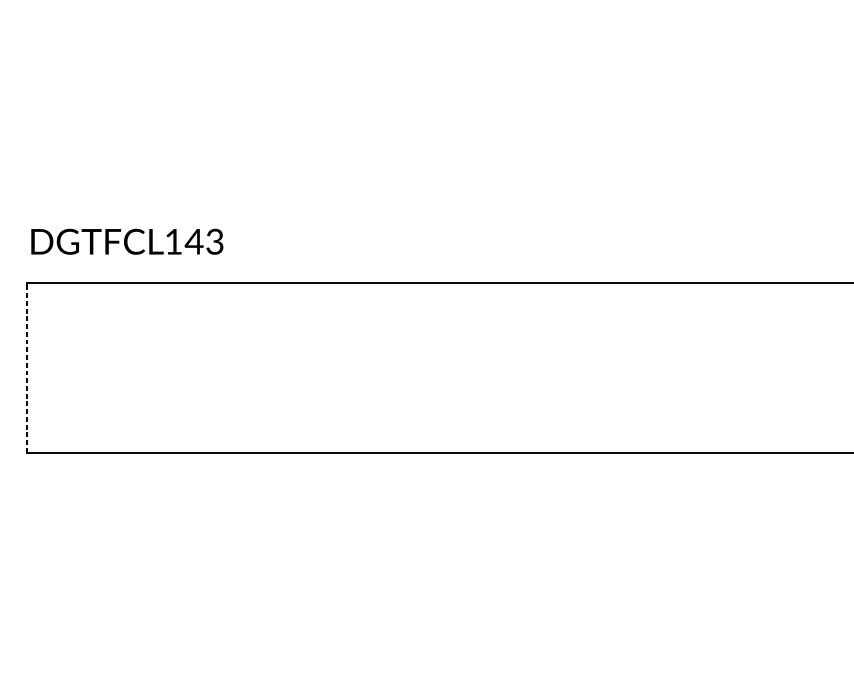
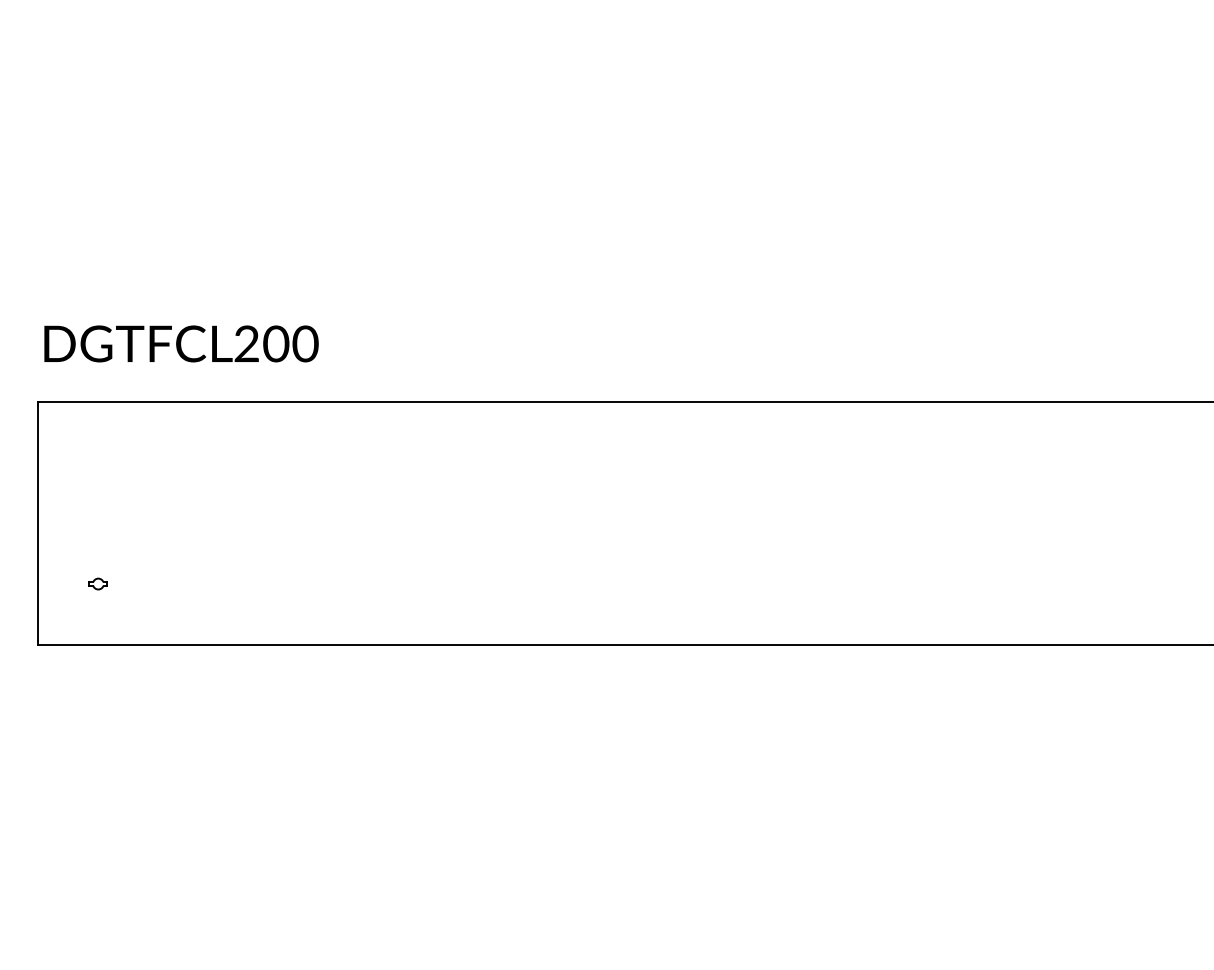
text: (194, 241) -> (276, 343), 143 -> 200
line: (26, 368) -> (37, 523), dashed -> solid
part: (68, 410) -> (97, 583), added

